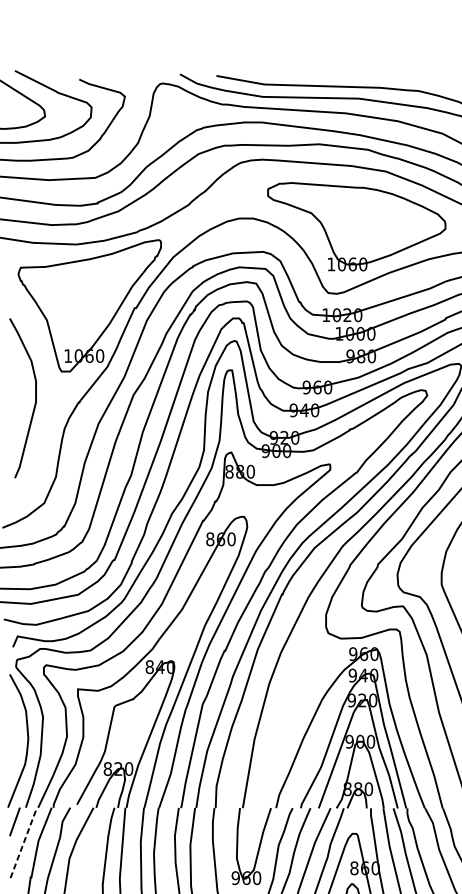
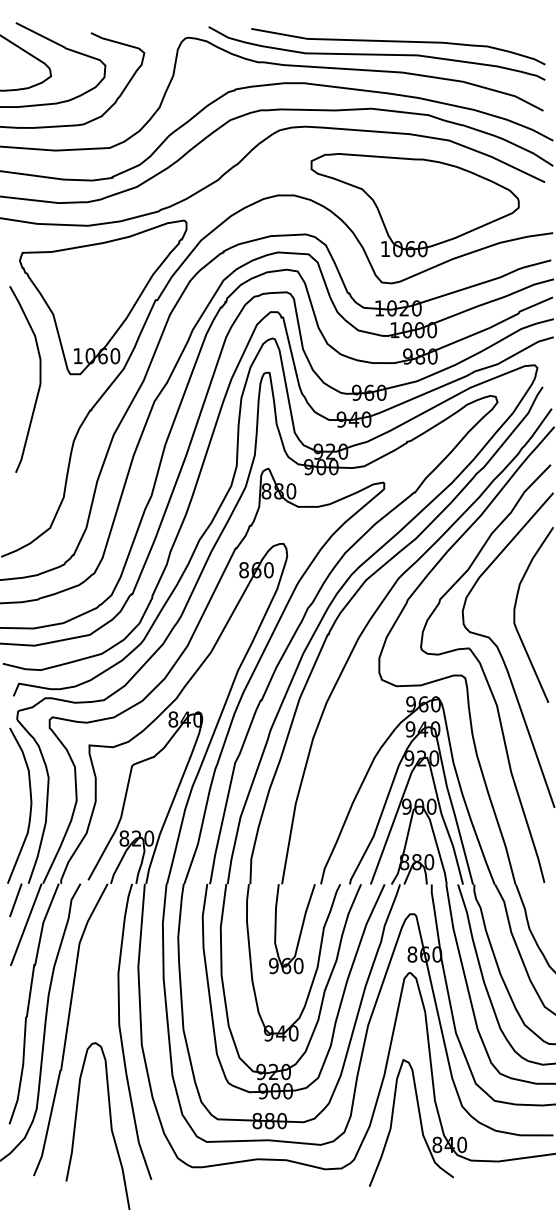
curve: (35, 398) -> (39, 379), moved
line: (24, 842) -> (26, 924), dashed -> solid

